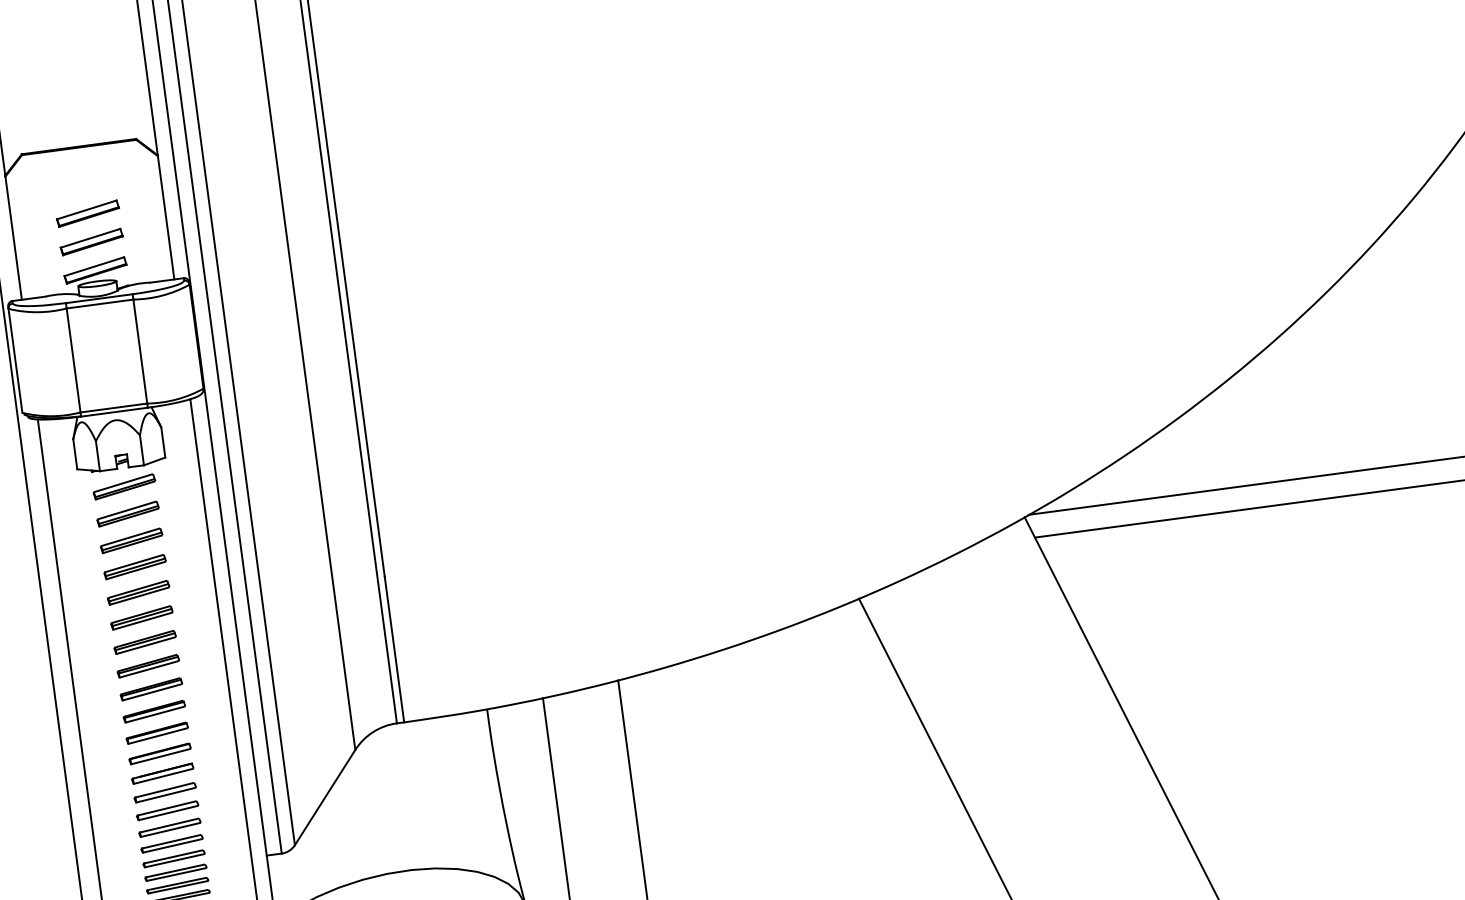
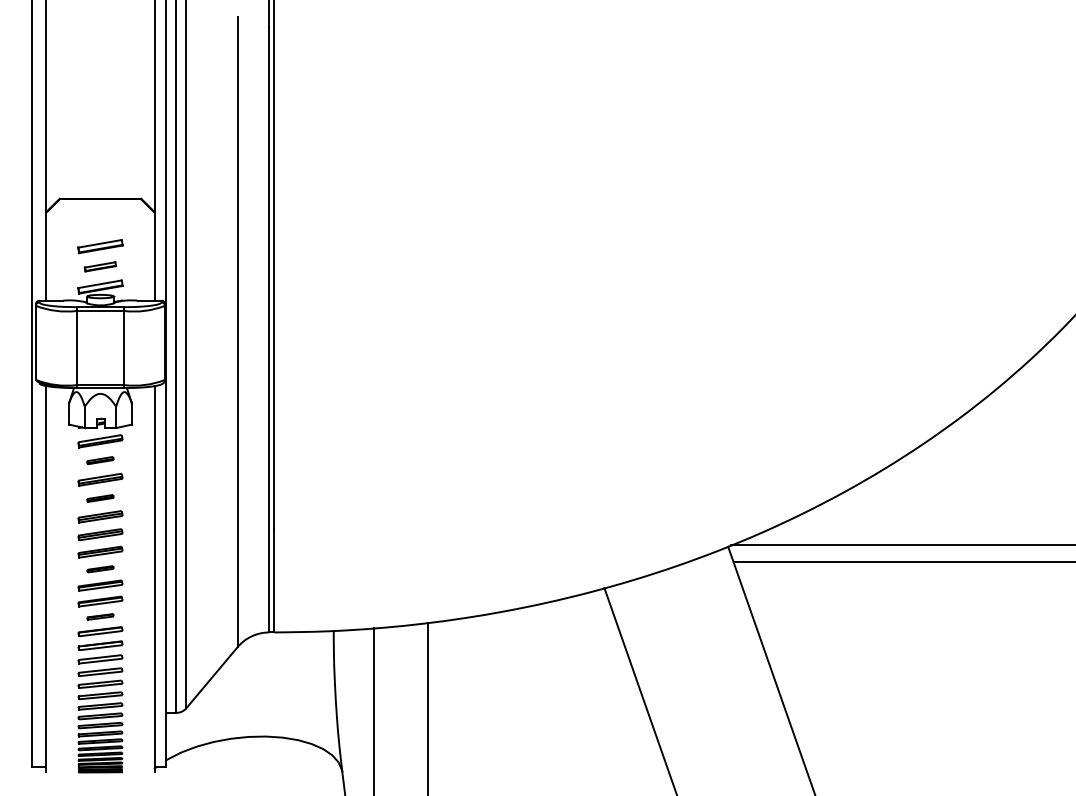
part: (91, 241) -> (100, 266), size x0.7
part: (128, 513) -> (100, 460), size x0.6
part: (135, 567) -> (100, 498), size x0.6
part: (148, 666) -> (100, 569), size x0.6
part: (157, 732) -> (100, 616), size x0.6

